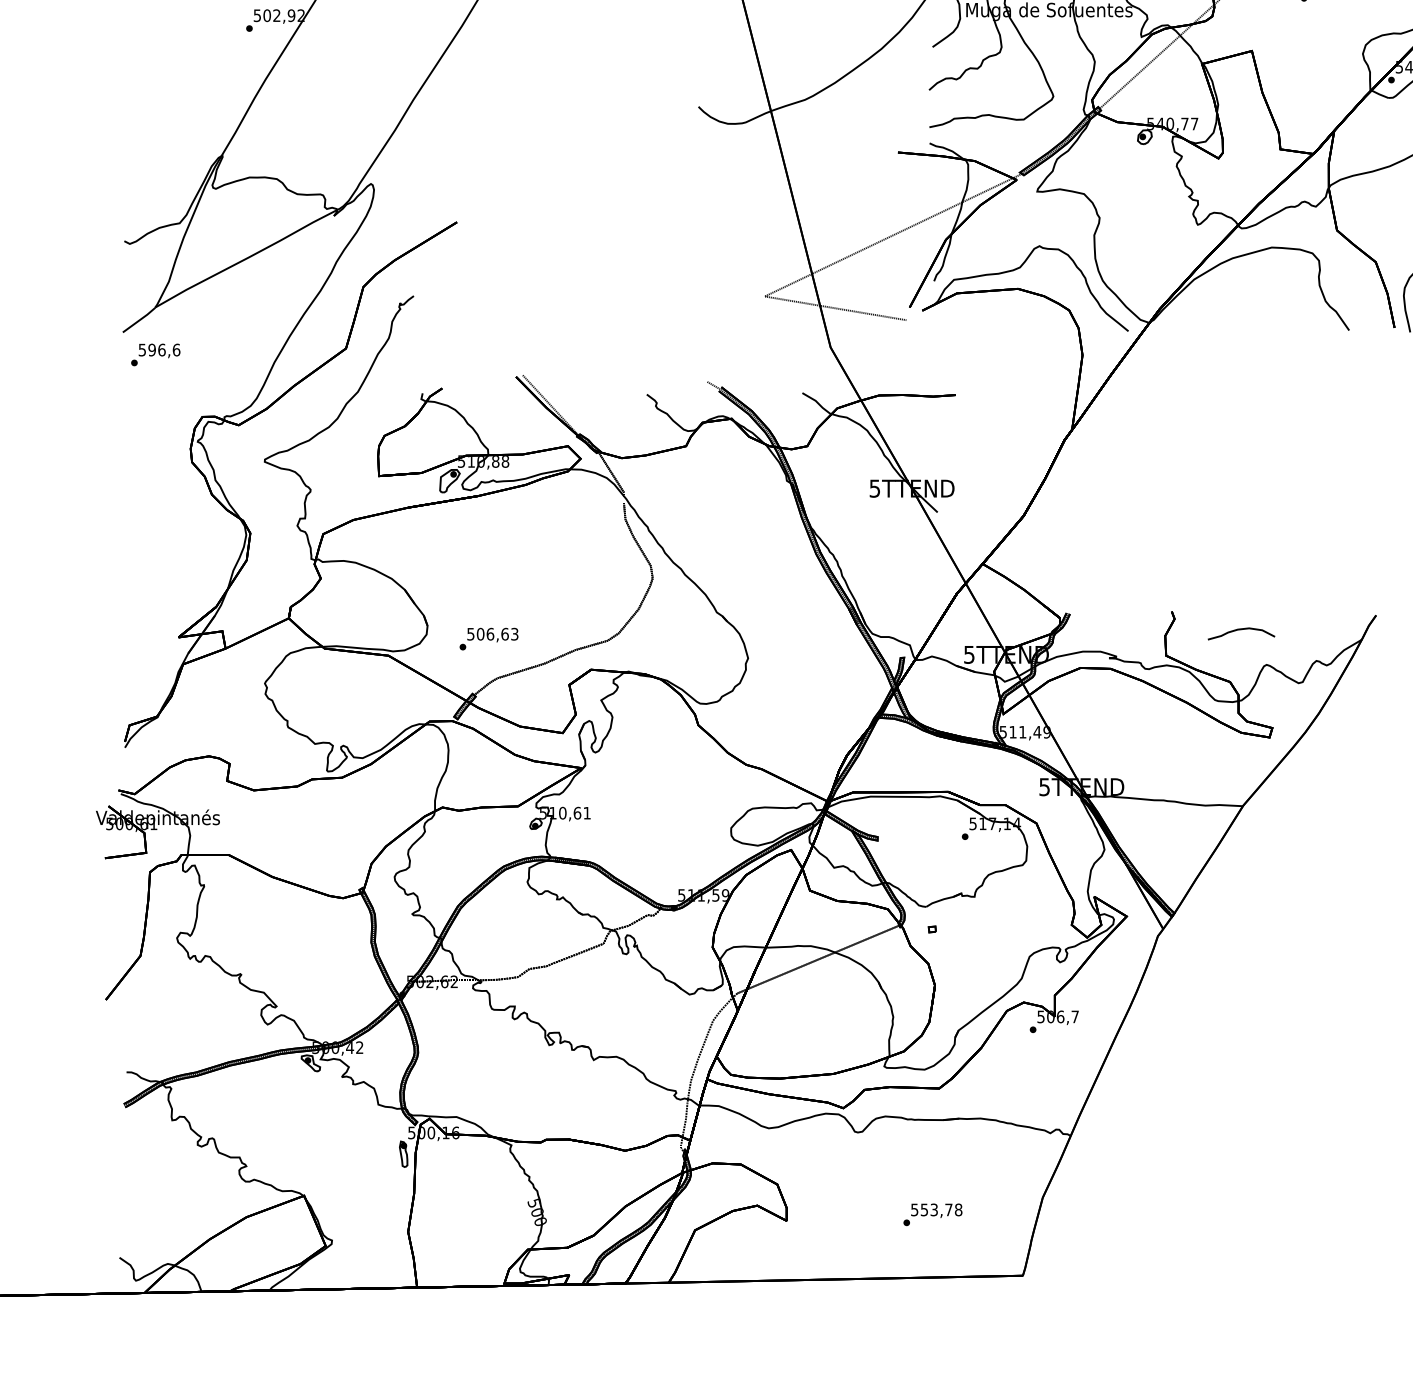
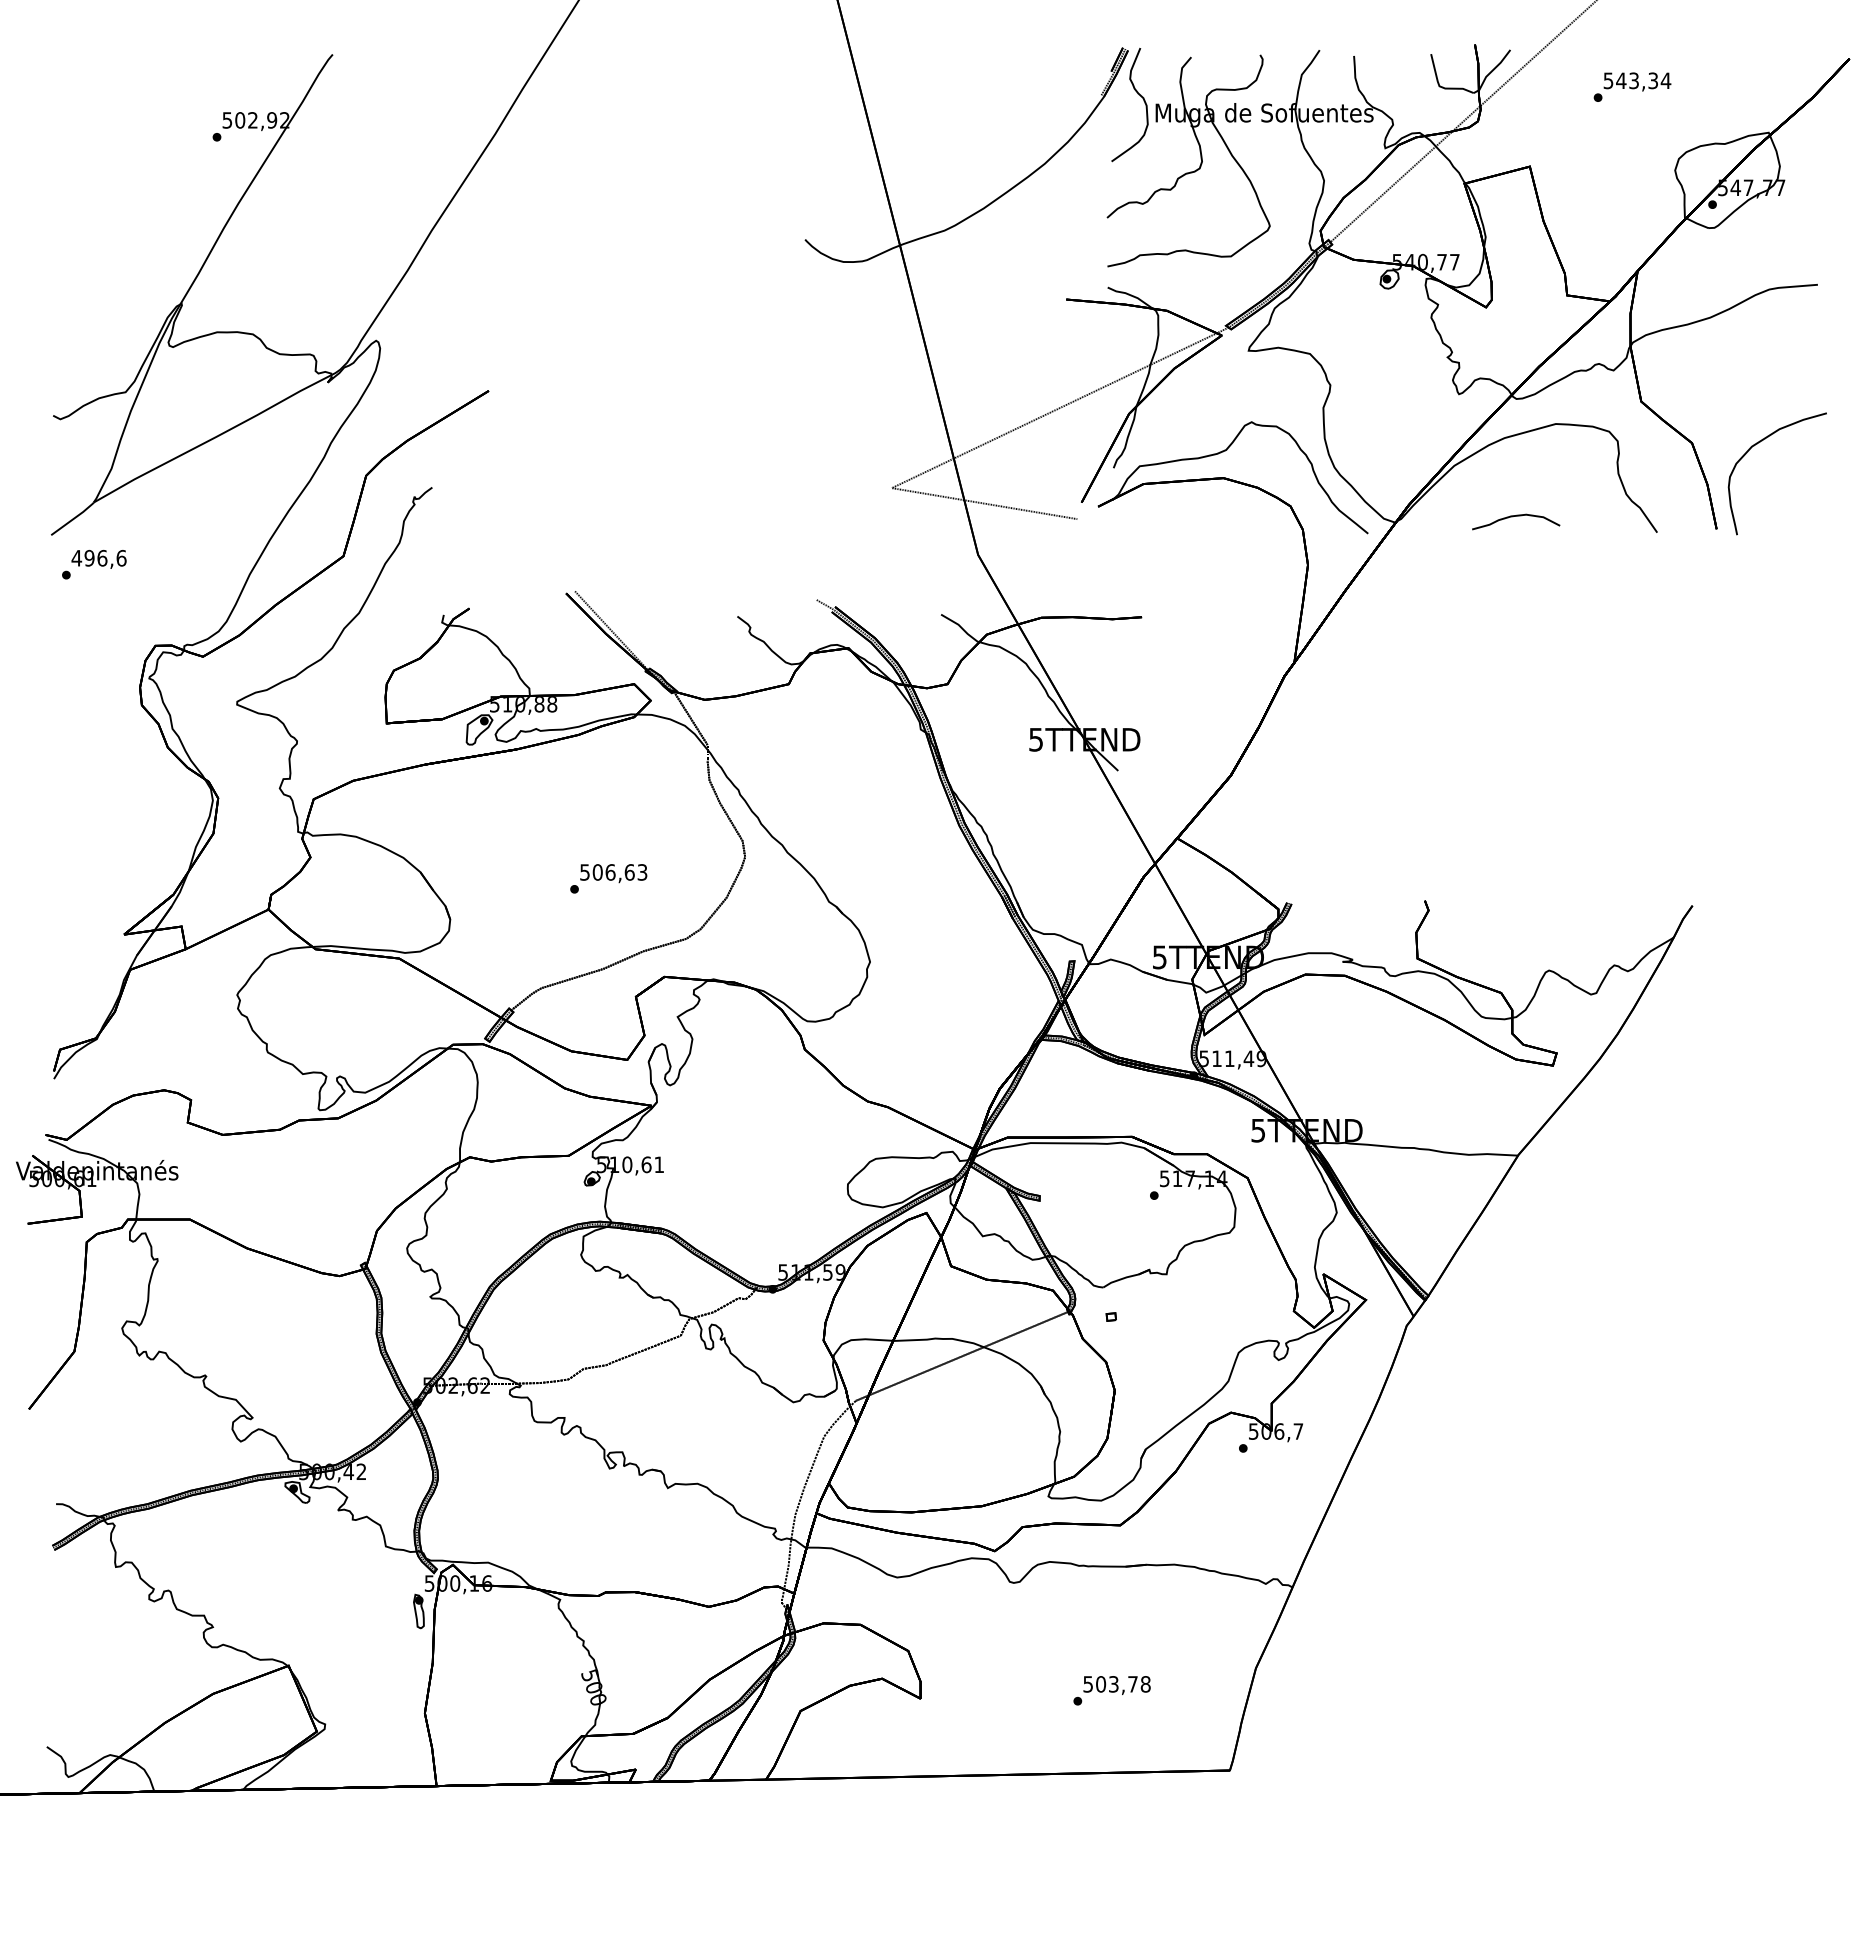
text: (142, 350) -> (76, 558), 596,6 -> 496,6
curve: (1241, 629) -> (1516, 516), moved
text: (488, 638) -> (608, 878), moved
text: (924, 1210) -> (1101, 1684), 553,78 -> 503,78

